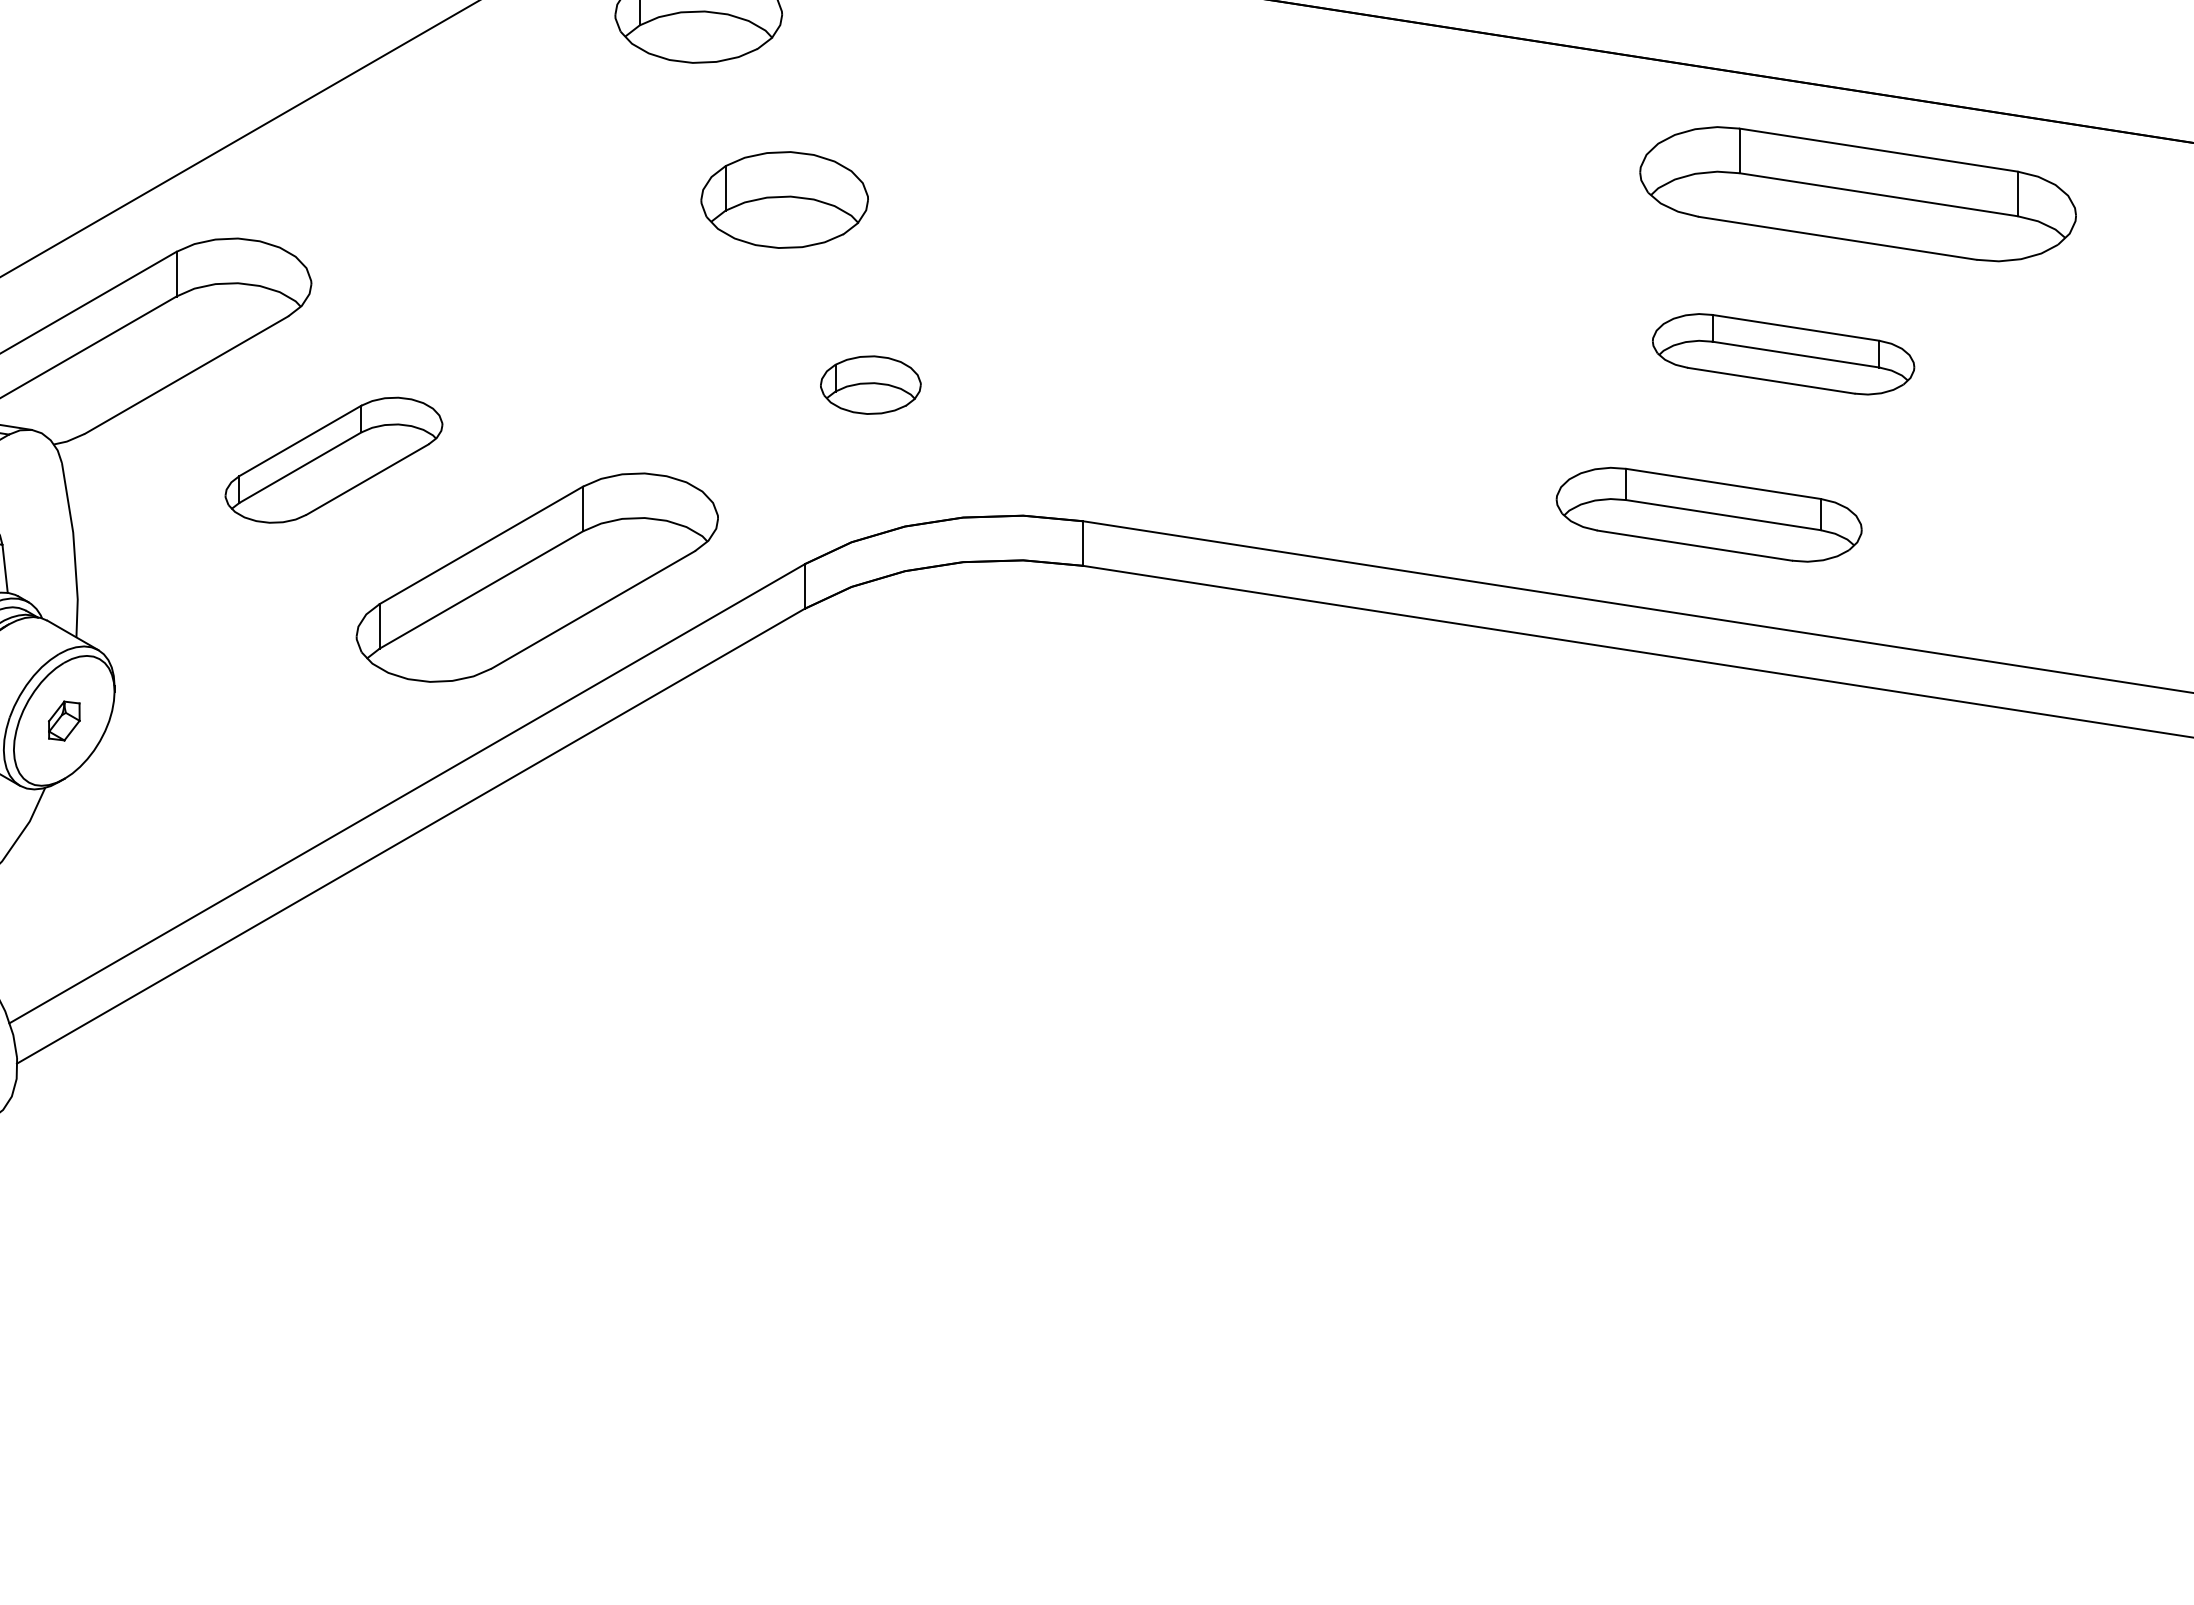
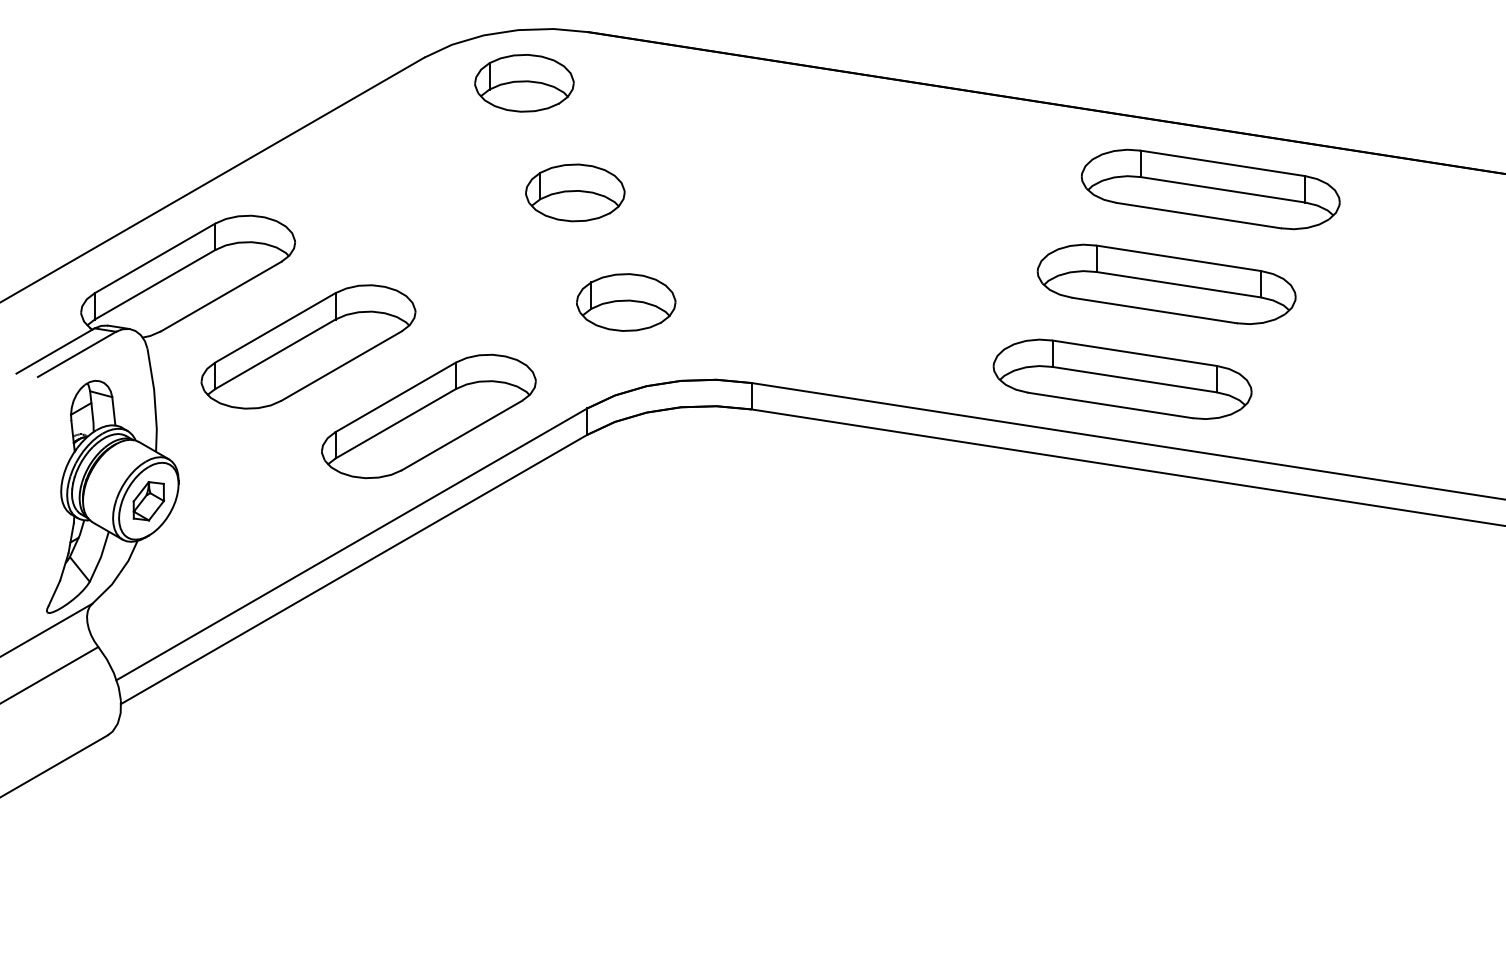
part: (1783, 353) -> (1166, 283), size x1.67
part: (871, 385) -> (626, 302), size x1.67
part: (333, 459) -> (308, 346), size x1.67
part: (1709, 513) -> (1122, 378), size x1.43
part: (63, 721) -> (148, 501), size x1.67

